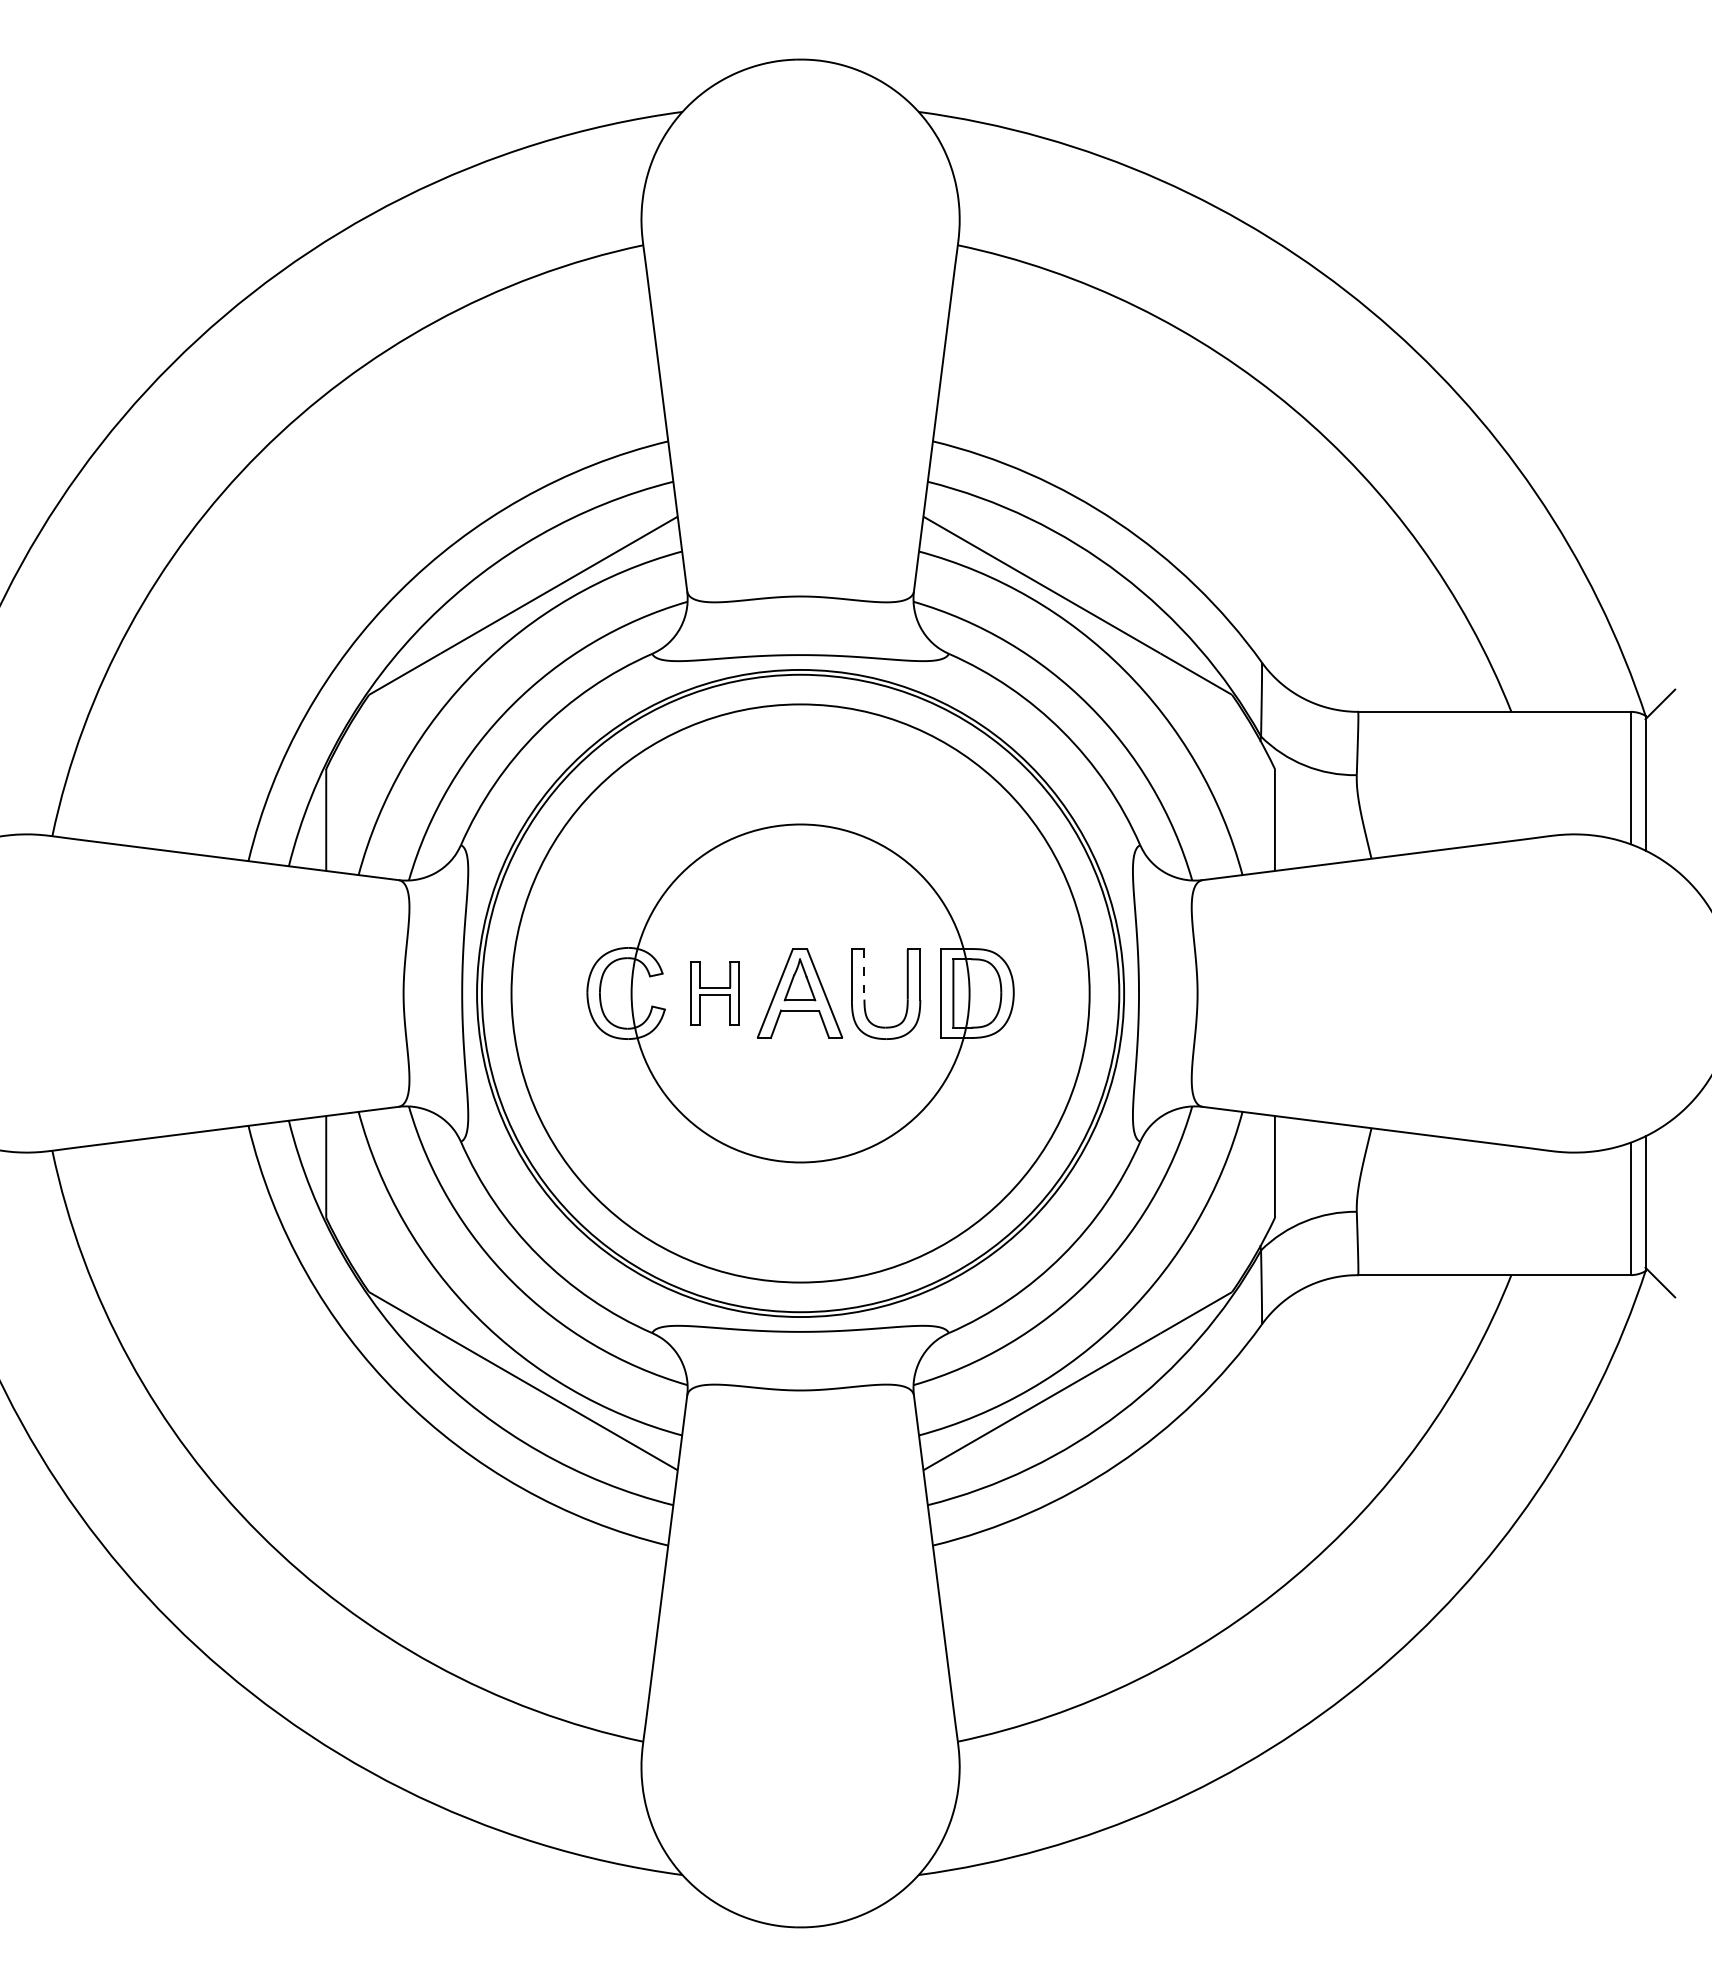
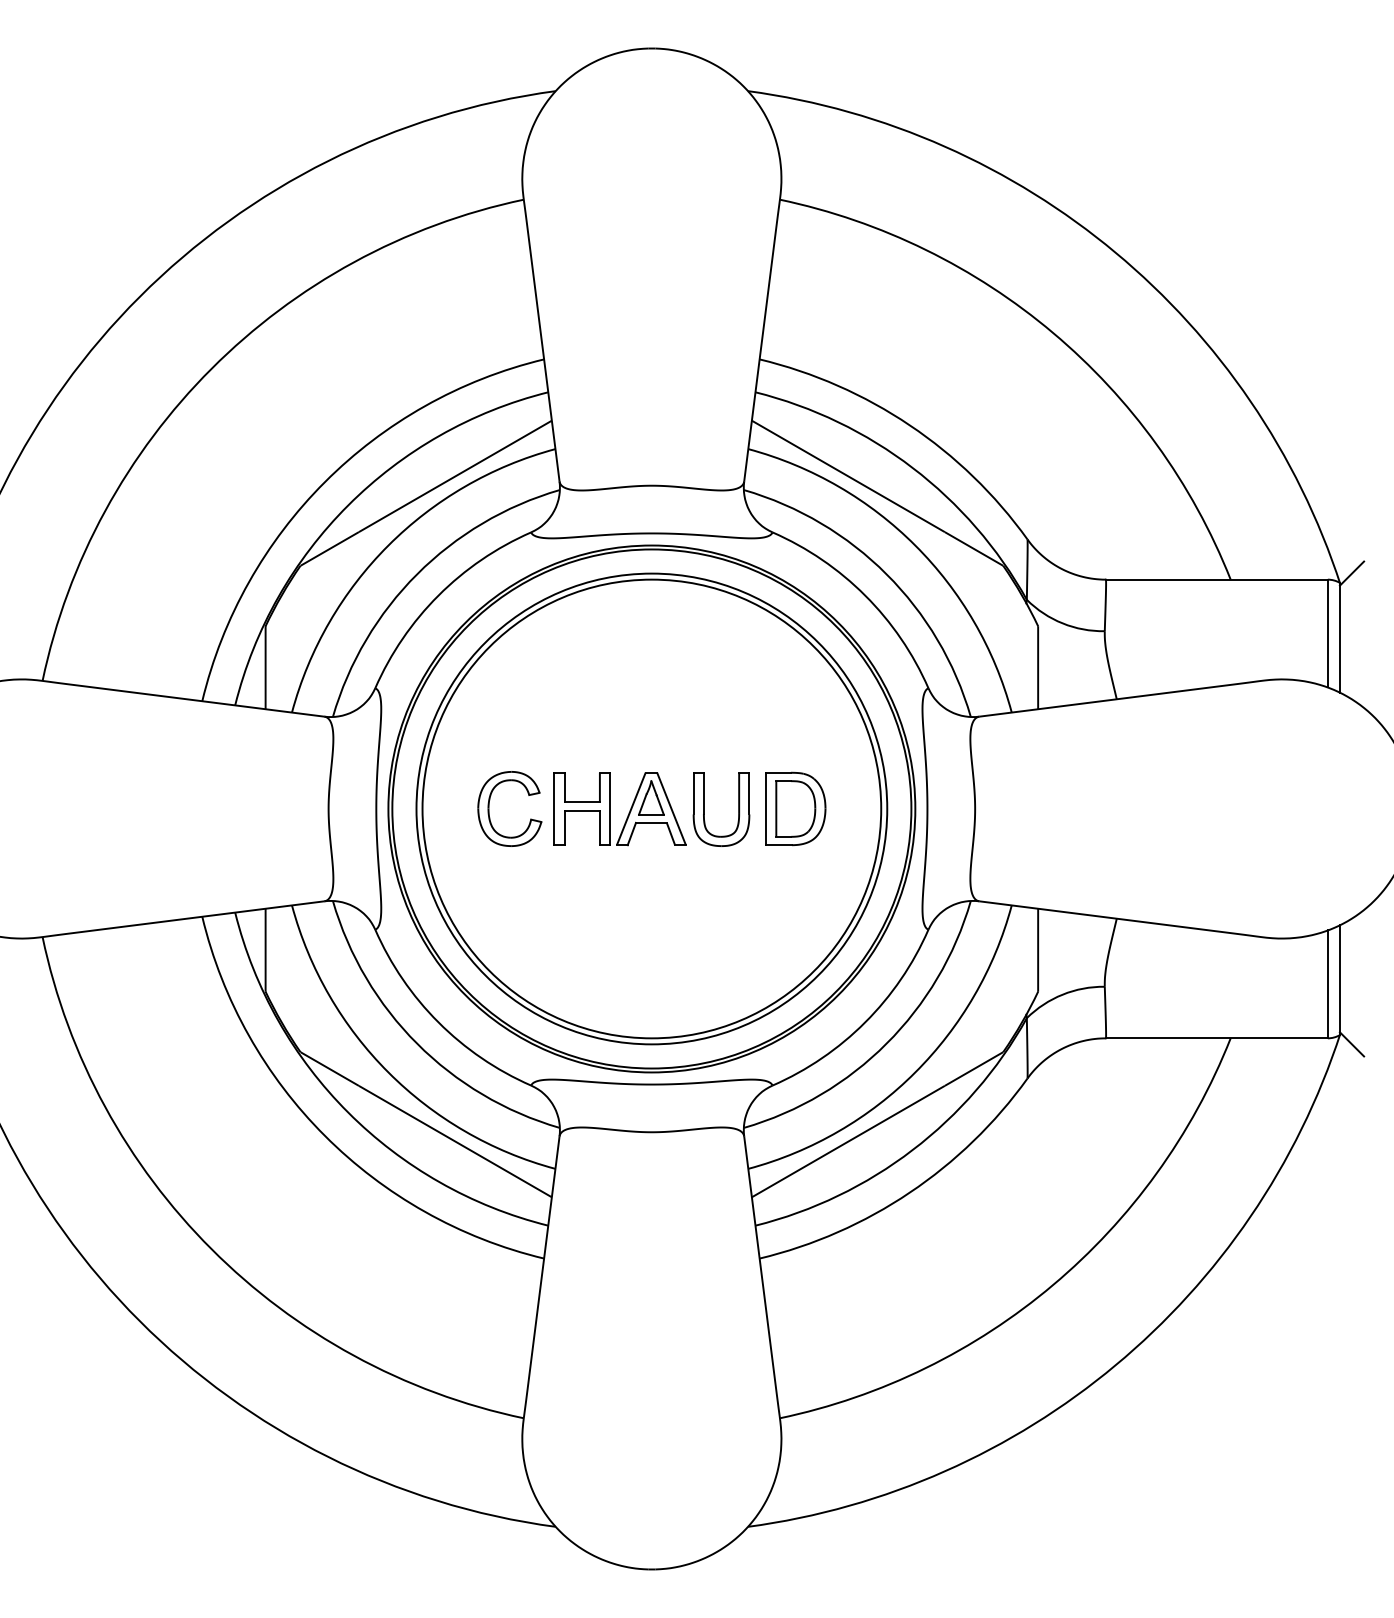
line: (864, 974) -> (703, 793), dashed -> solid
part: (714, 993) -> (581, 809), size x1.43
circle: (800, 993) -> (651, 809), size x1.67

